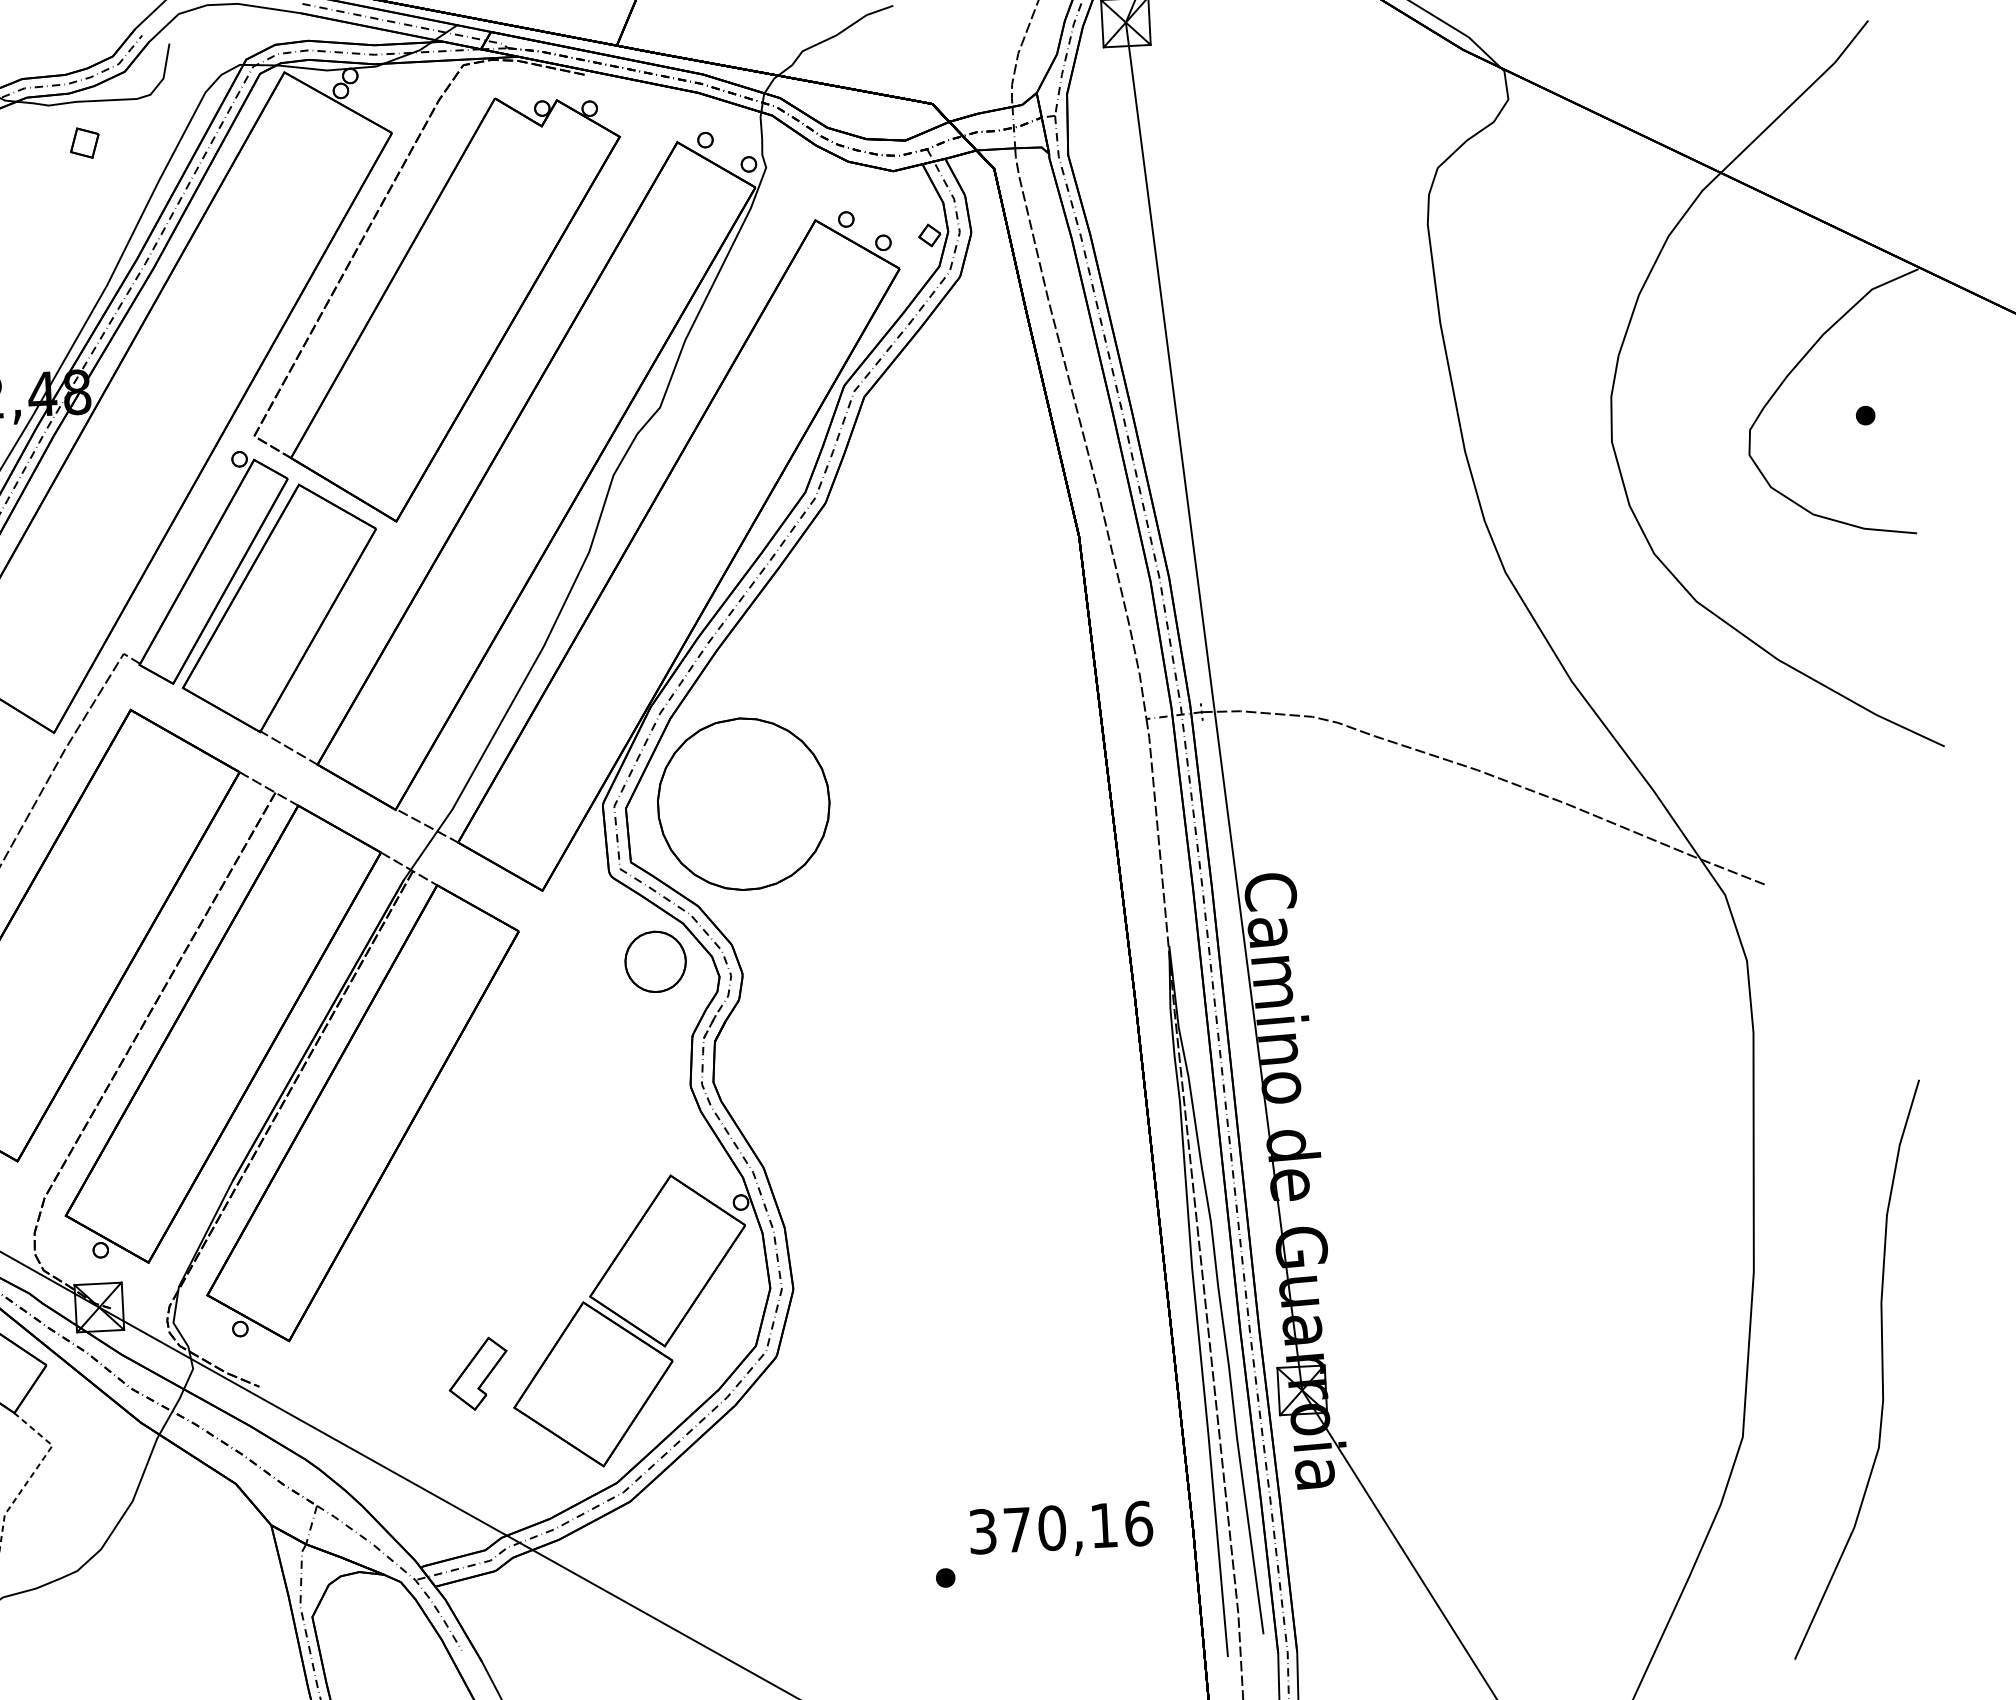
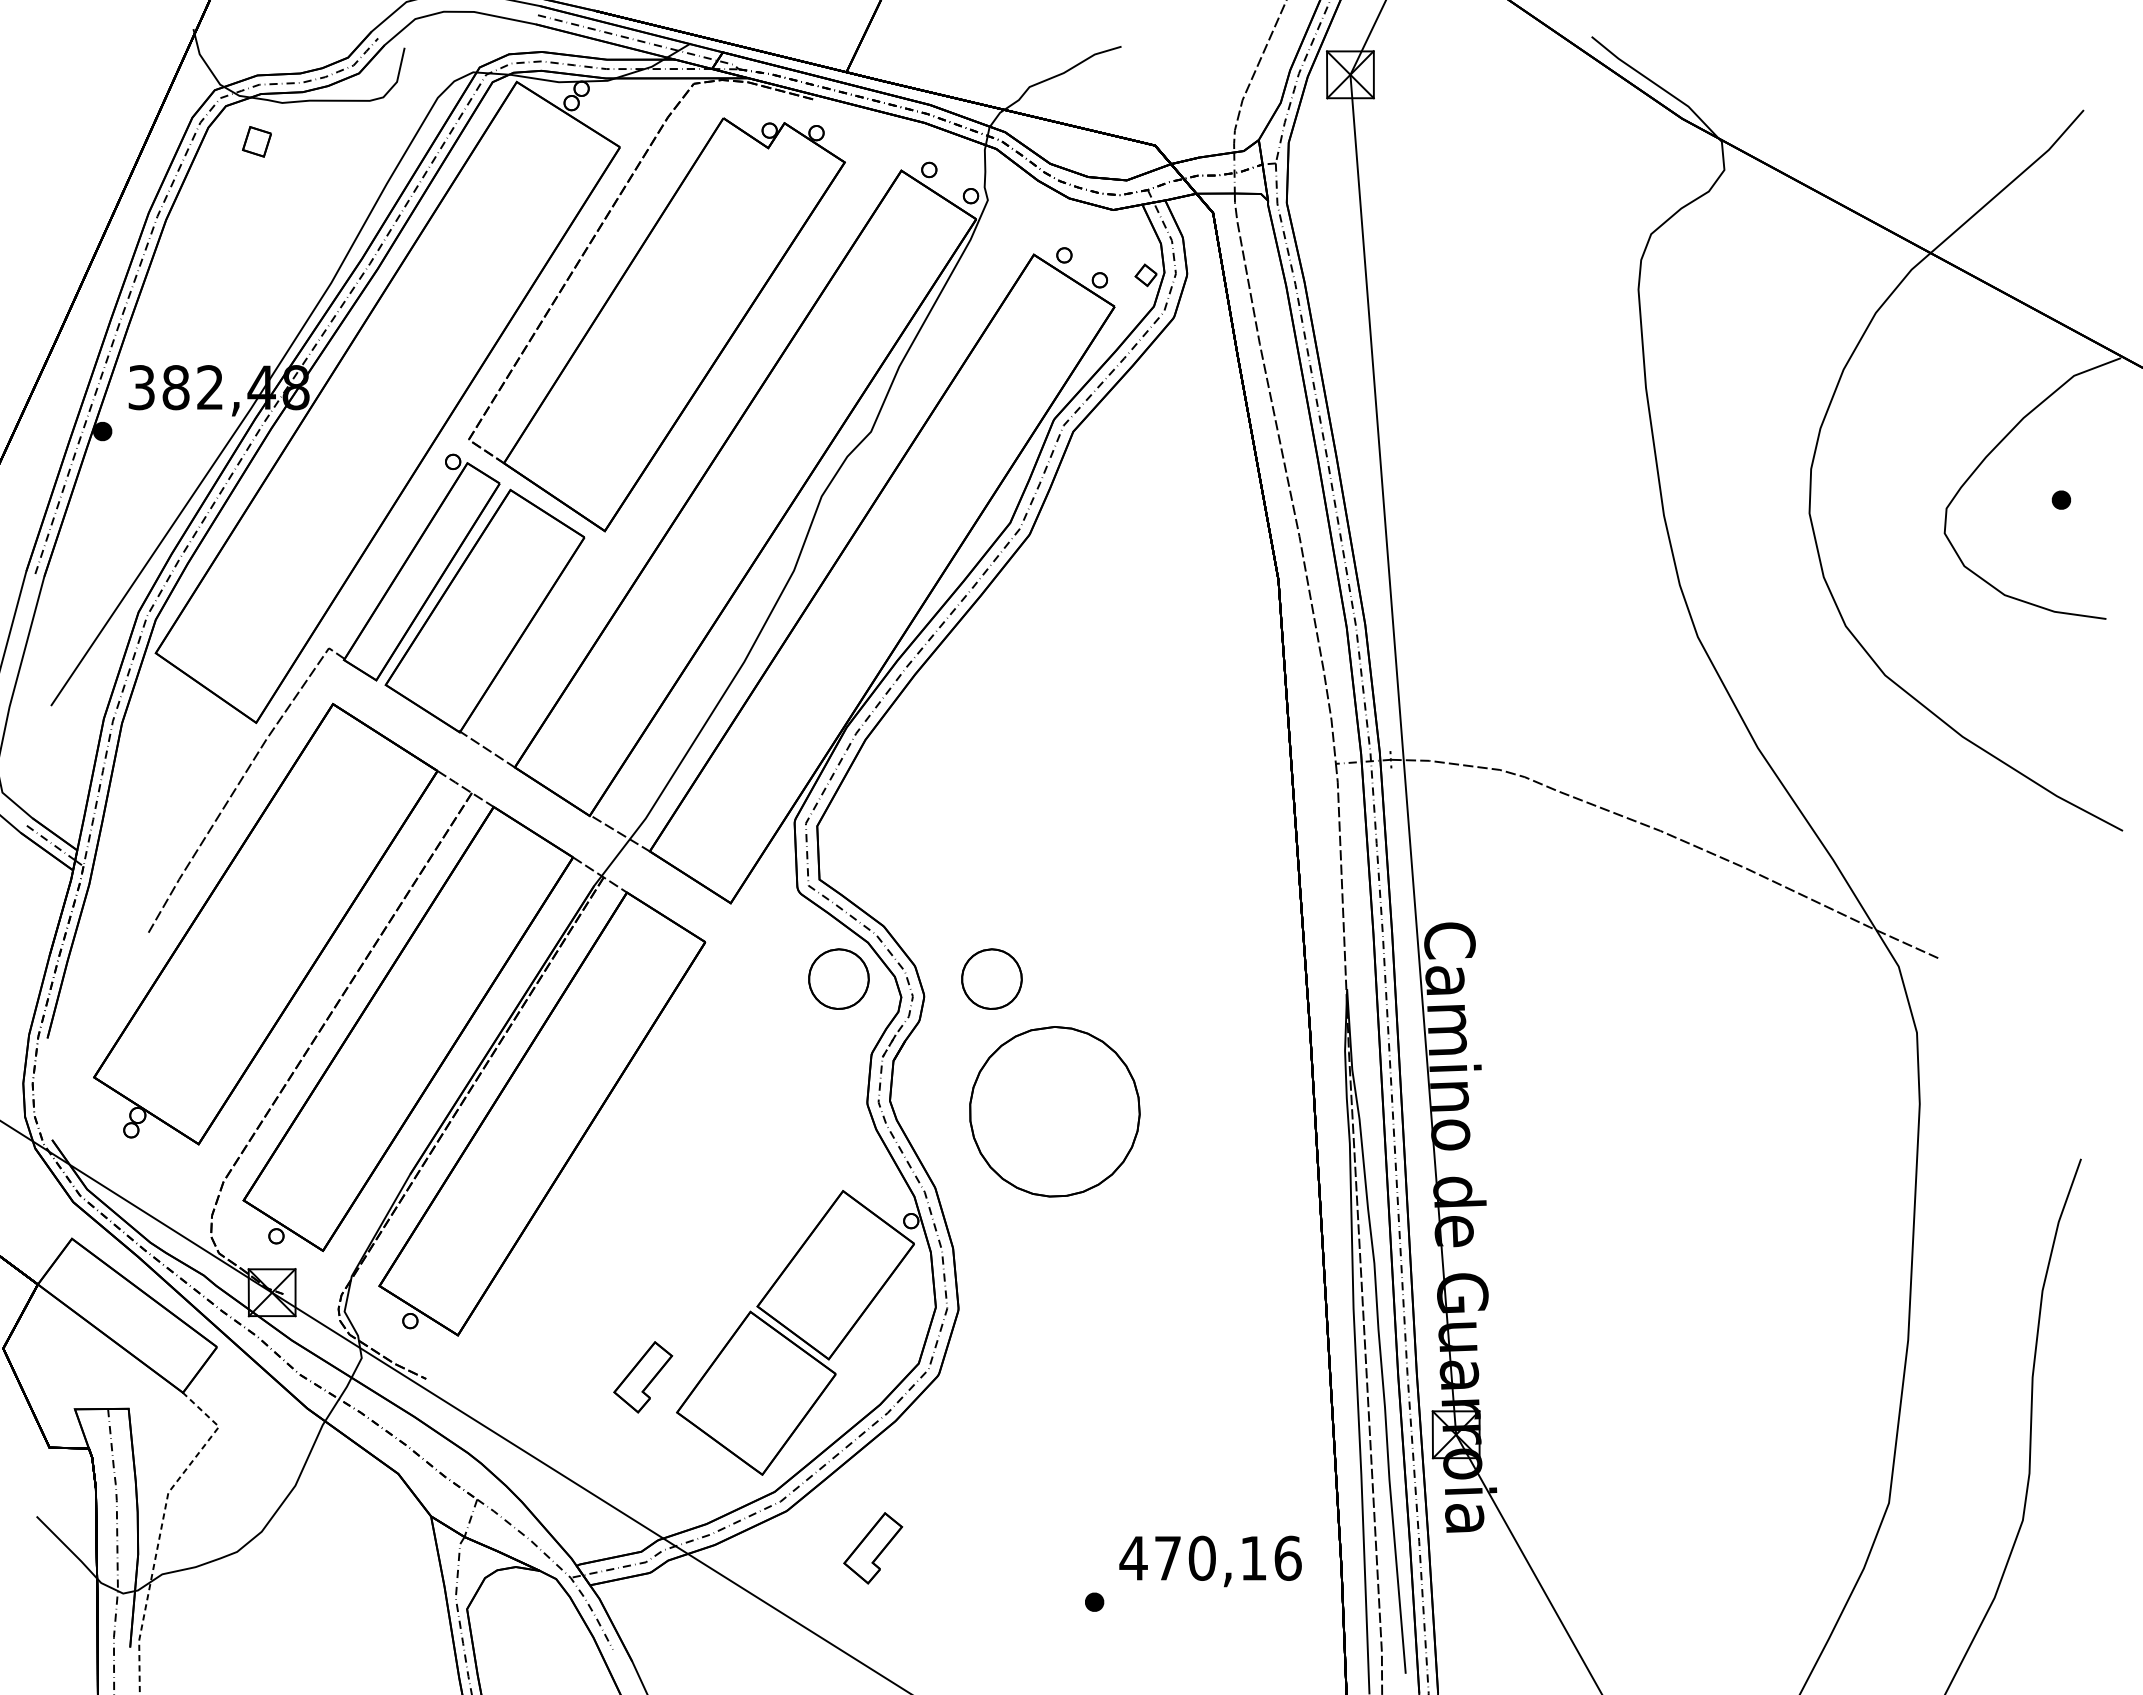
part: (84, 142) -> (256, 141), moved
part: (743, 803) -> (1054, 1111), moved
part: (809, 953) -> (991, 978), added
text: (982, 1530) -> (1133, 1557), 370,16 -> 470,16
part: (719, 1535) -> (873, 1548), added

